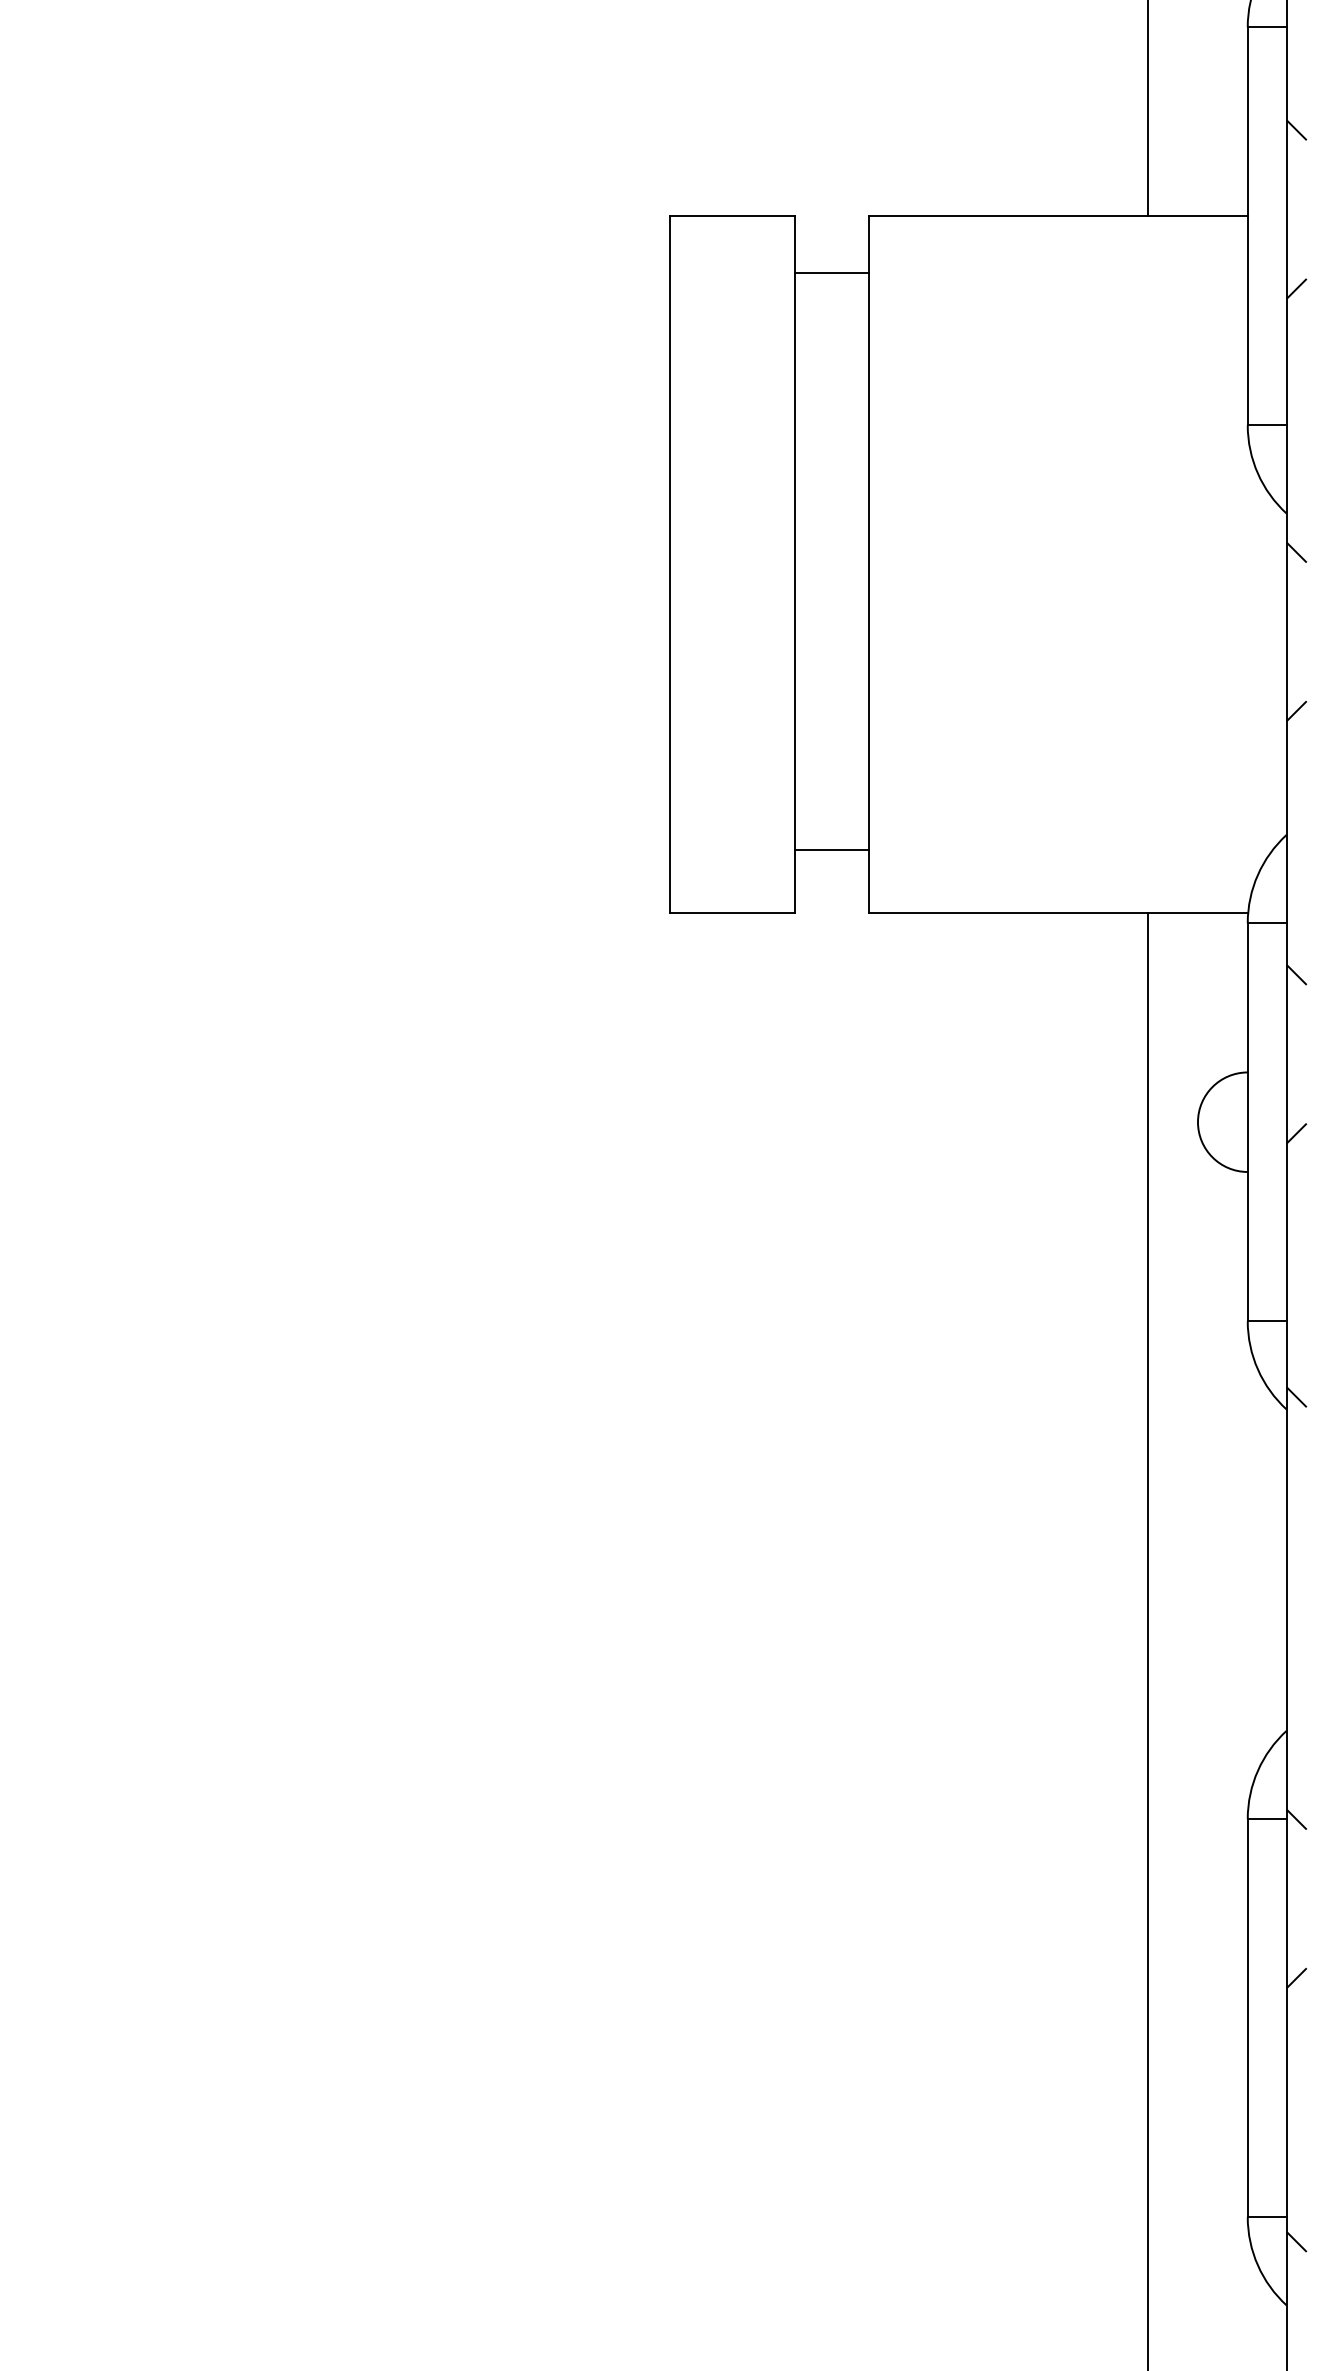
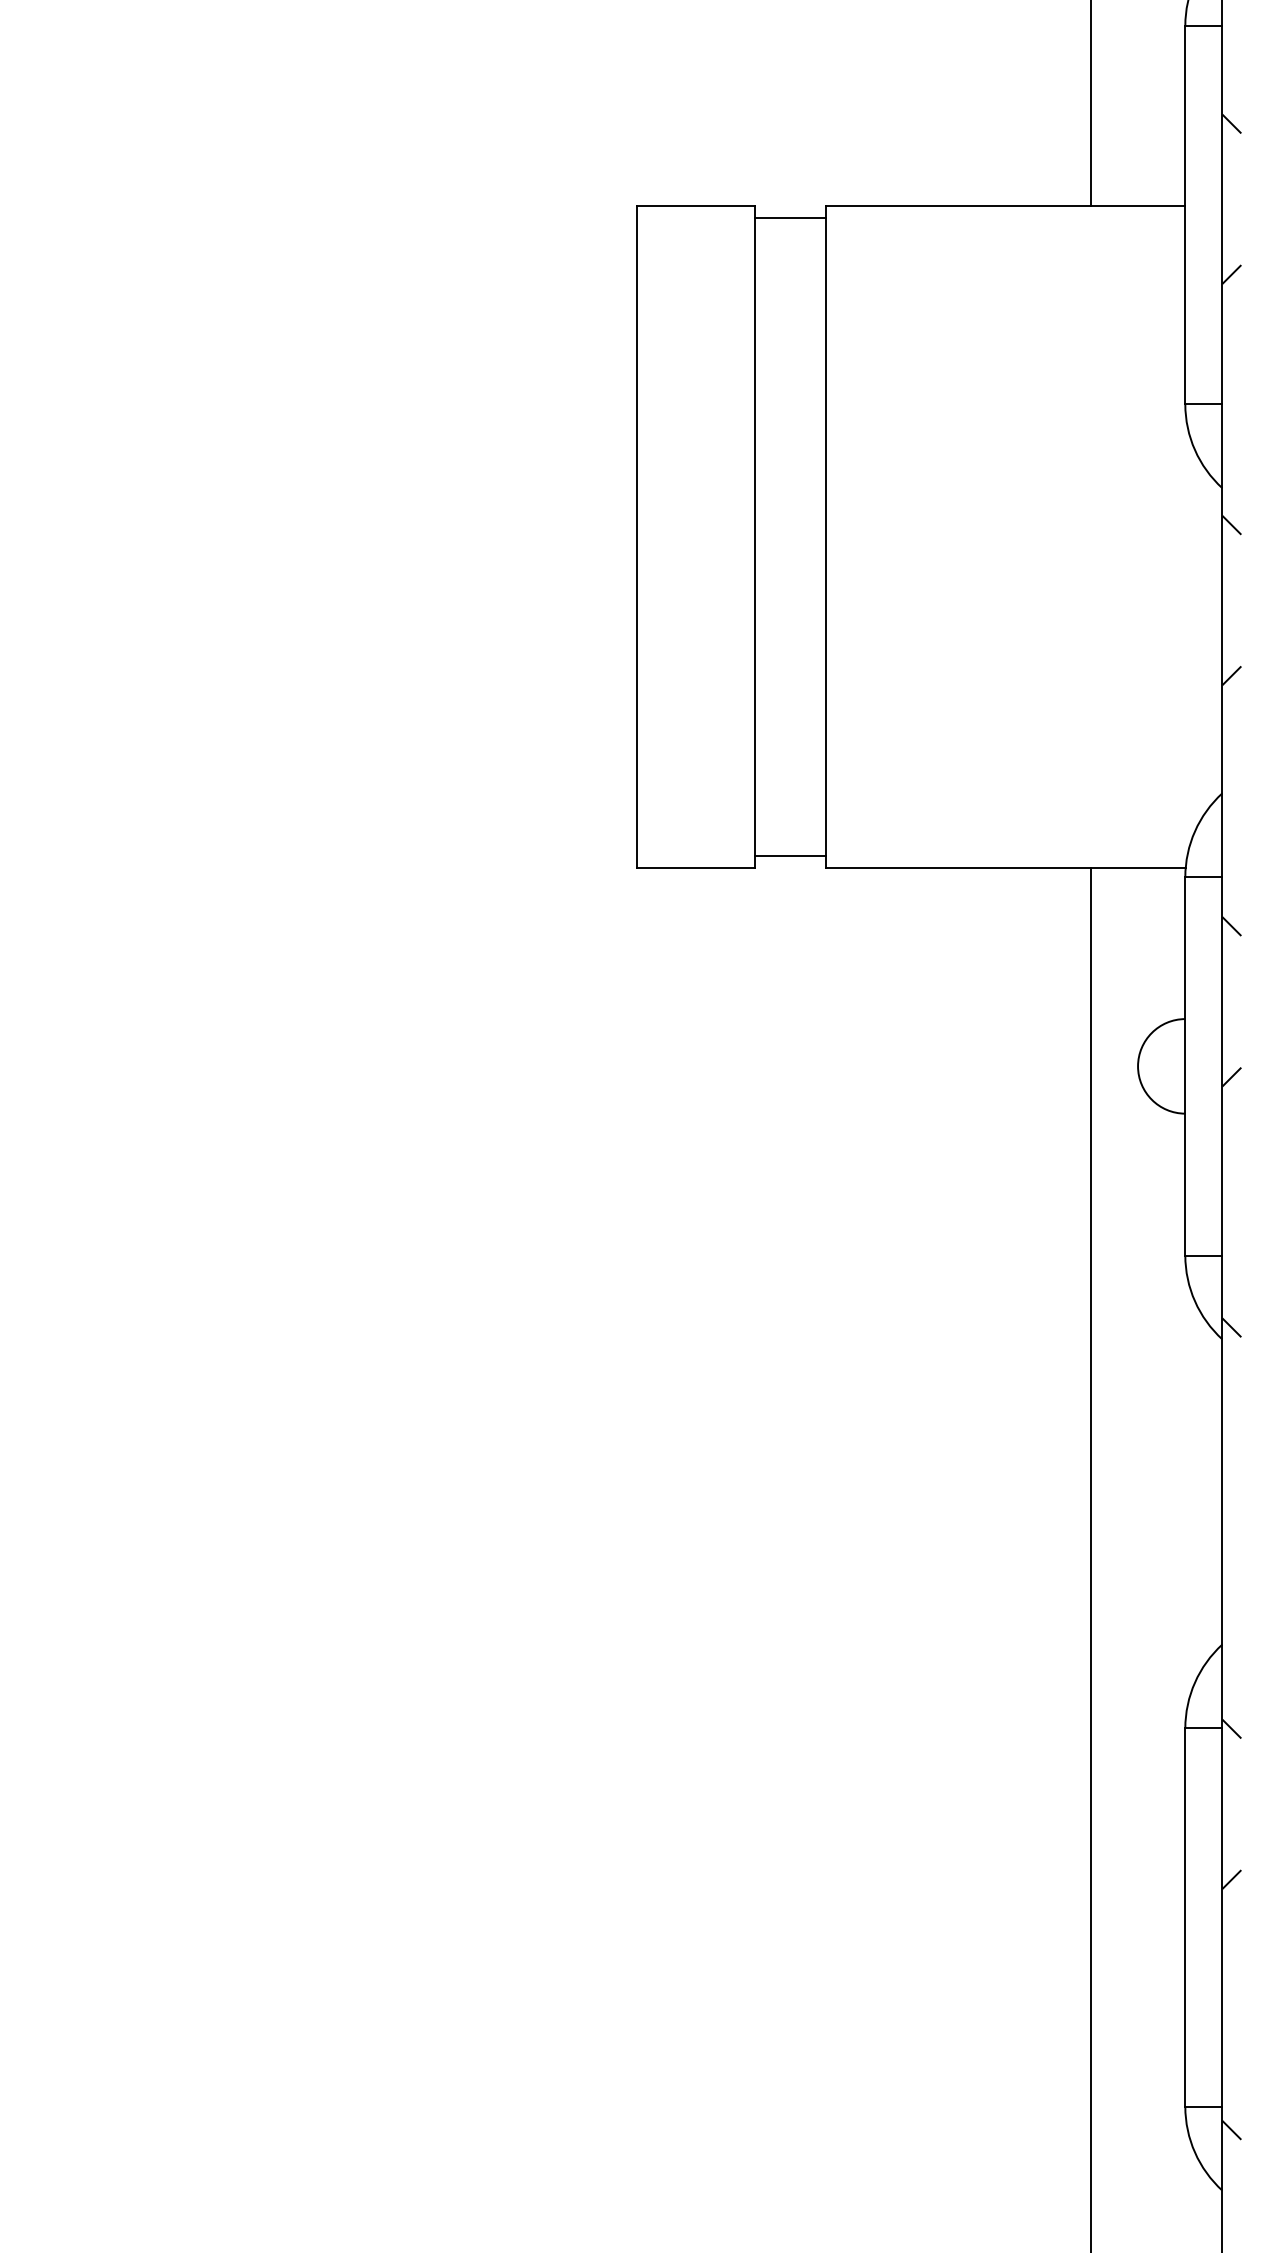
line: (831, 272) -> (789, 217), moved
line: (831, 849) -> (789, 855), moved

